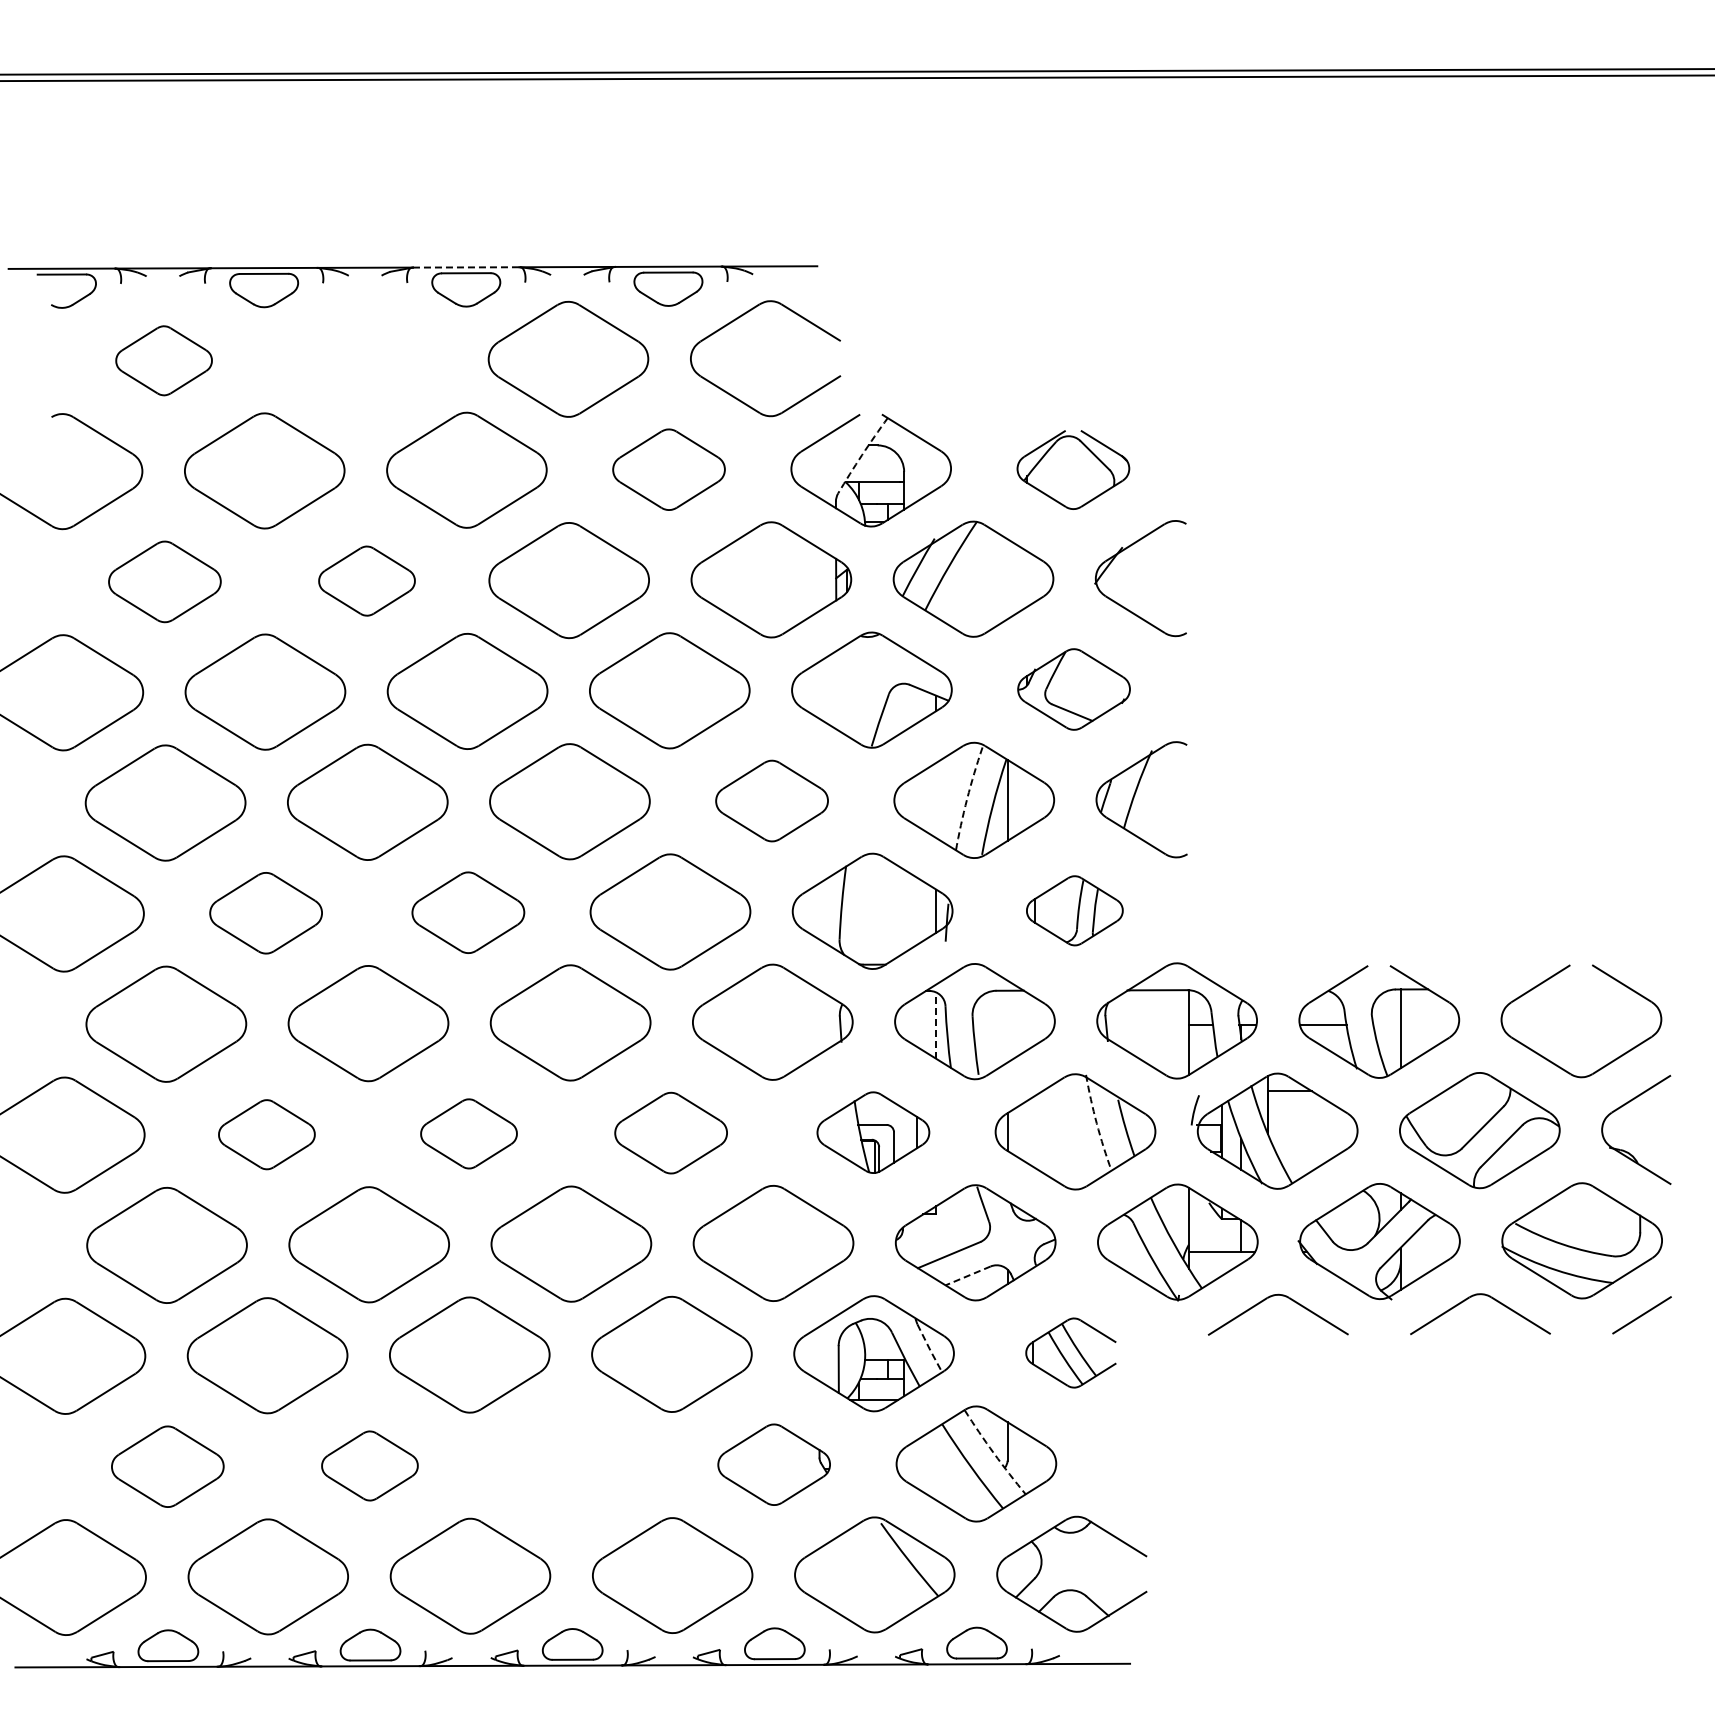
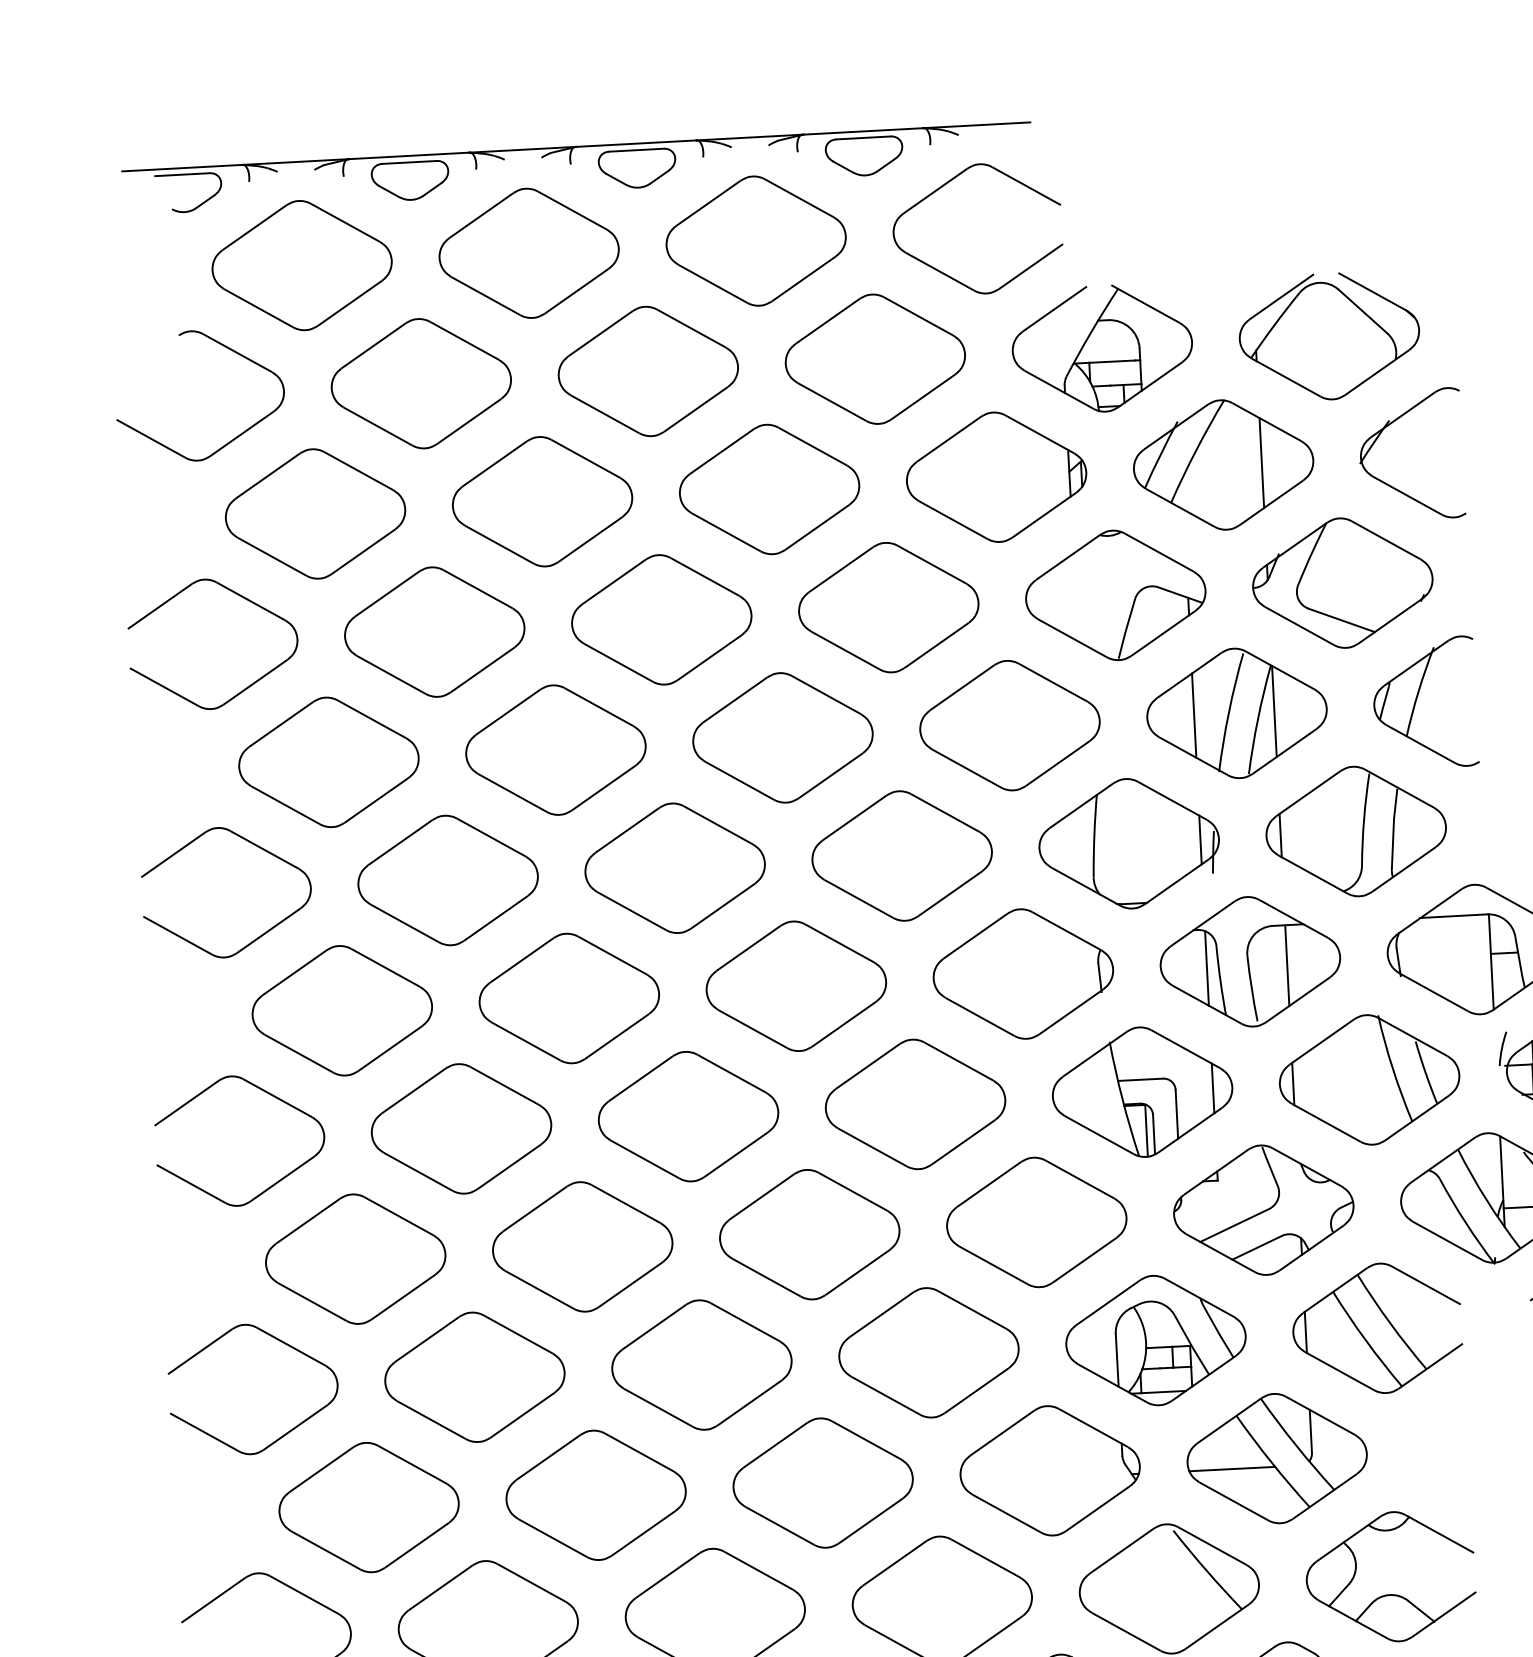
line: (466, 267) -> (636, 143), dashed -> solid
part: (365, 359) -> (528, 252), added
part: (163, 360) -> (301, 265), size x1.67
arc: (862, 455) -> (1091, 332), dashed -> solid
part: (668, 469) -> (874, 359), size x1.43
part: (1073, 469) -> (1329, 336), size x1.43
line: (1007, 579) -> (1261, 463), added
part: (366, 580) -> (541, 500), size x1.67
part: (164, 581) -> (315, 513), size x1.43
part: (1073, 689) -> (1342, 583), size x1.43
line: (936, 799) -> (1194, 714), added
arc: (967, 799) -> (1229, 712), dashed -> solid
part: (771, 800) -> (1009, 725), size x1.43
part: (1074, 910) -> (1355, 831), size x1.67
part: (265, 912) -> (447, 879), size x1.43
part: (468, 912) -> (675, 868), size x1.43
line: (936, 1025) -> (1207, 968), dashed -> solid
line: (1007, 1026) -> (1287, 965), added
arc: (1096, 1123) -> (1392, 1069), dashed -> solid
part: (670, 1132) -> (914, 1103), size x1.43
part: (873, 1132) -> (1142, 1092), size x1.43
part: (468, 1133) -> (687, 1116), size x1.67
part: (266, 1134) -> (461, 1128), size x1.67
line: (967, 1276) -> (1256, 1248), dashed -> solid
line: (929, 1348) -> (1217, 1331), dashed -> solid
part: (1070, 1352) -> (1376, 1327), size x1.67
arc: (993, 1453) -> (1295, 1445), dashed -> solid
part: (571, 1464) -> (822, 1482), added
part: (773, 1464) -> (1049, 1470), size x1.43
part: (369, 1465) -> (595, 1494), size x1.67
part: (167, 1466) -> (368, 1507), size x1.43
line: (935, 1471) -> (1231, 1469), added

